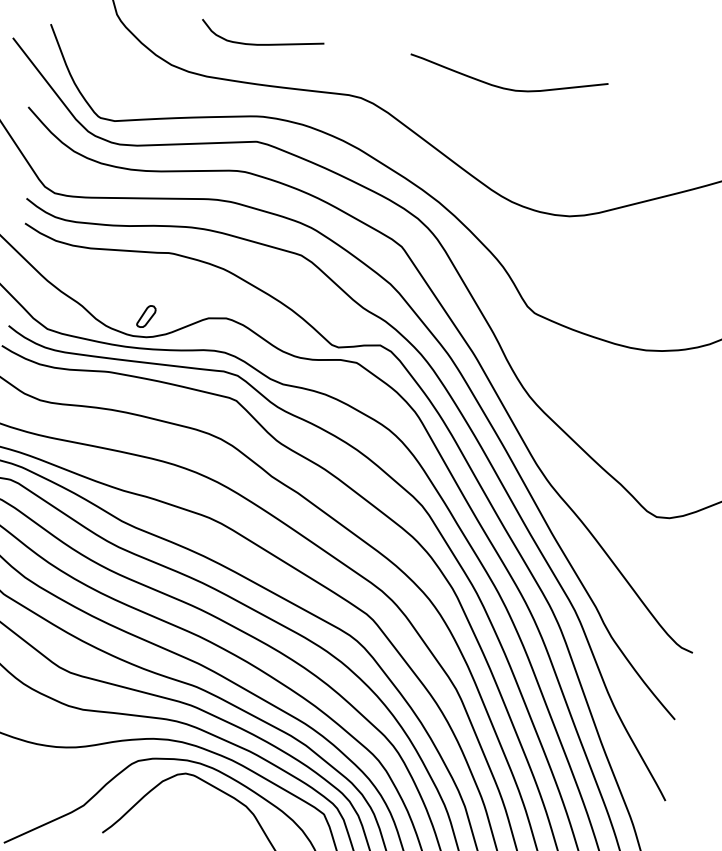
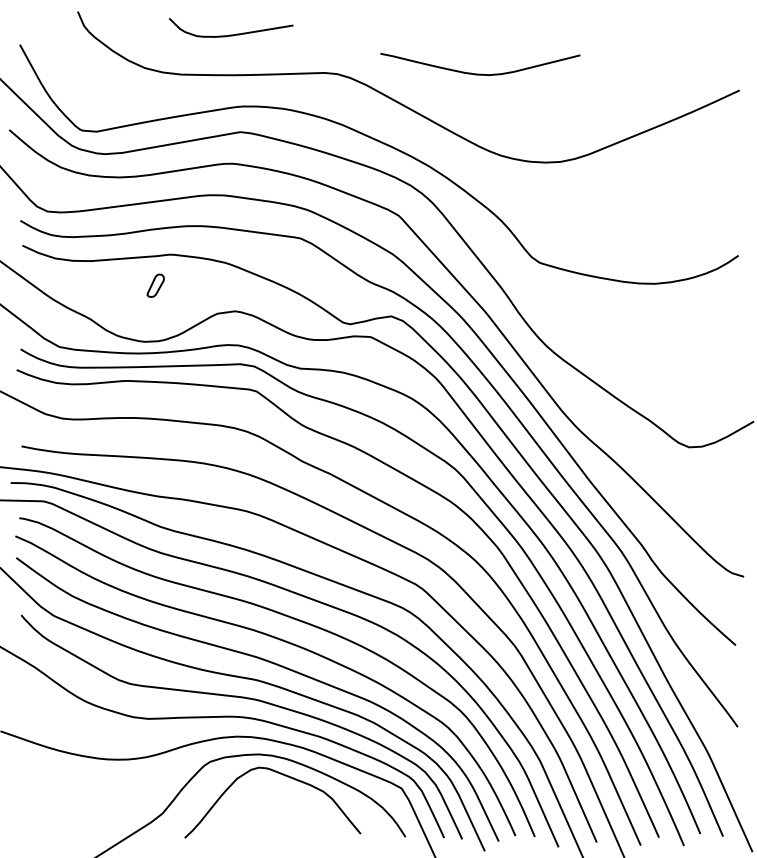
curve: (507, 87) -> (480, 73), moved
part: (146, 316) -> (155, 285), moved

